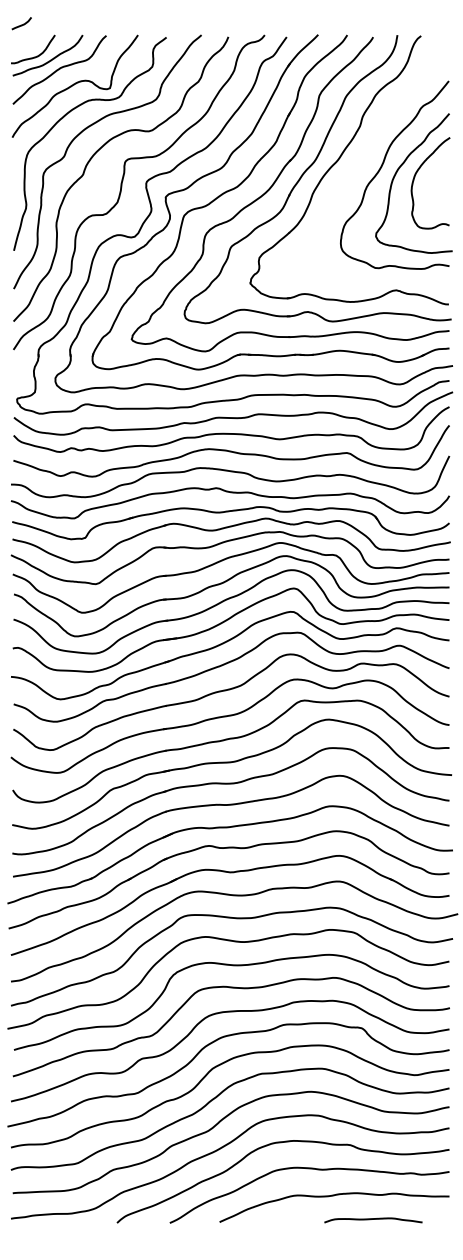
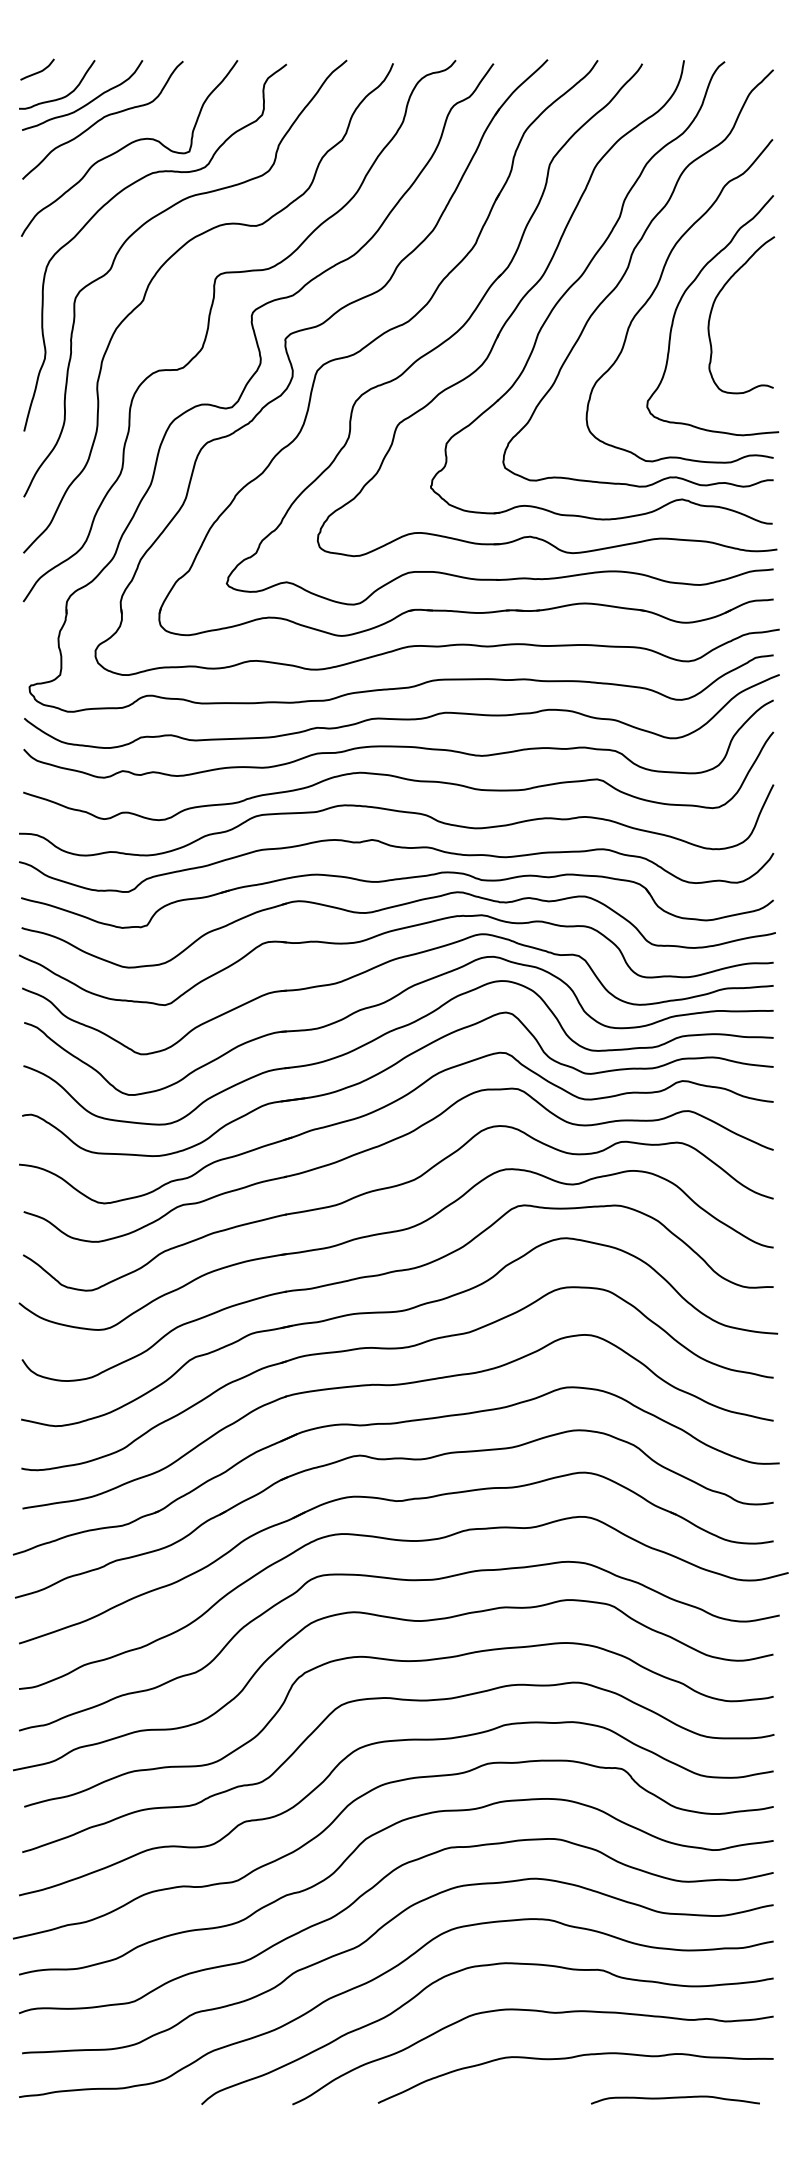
curve: (21, 24) -> (37, 71), moved
curve: (364, 158) -> (627, 272), added
curve: (373, 1219) -> (675, 2098), moved

